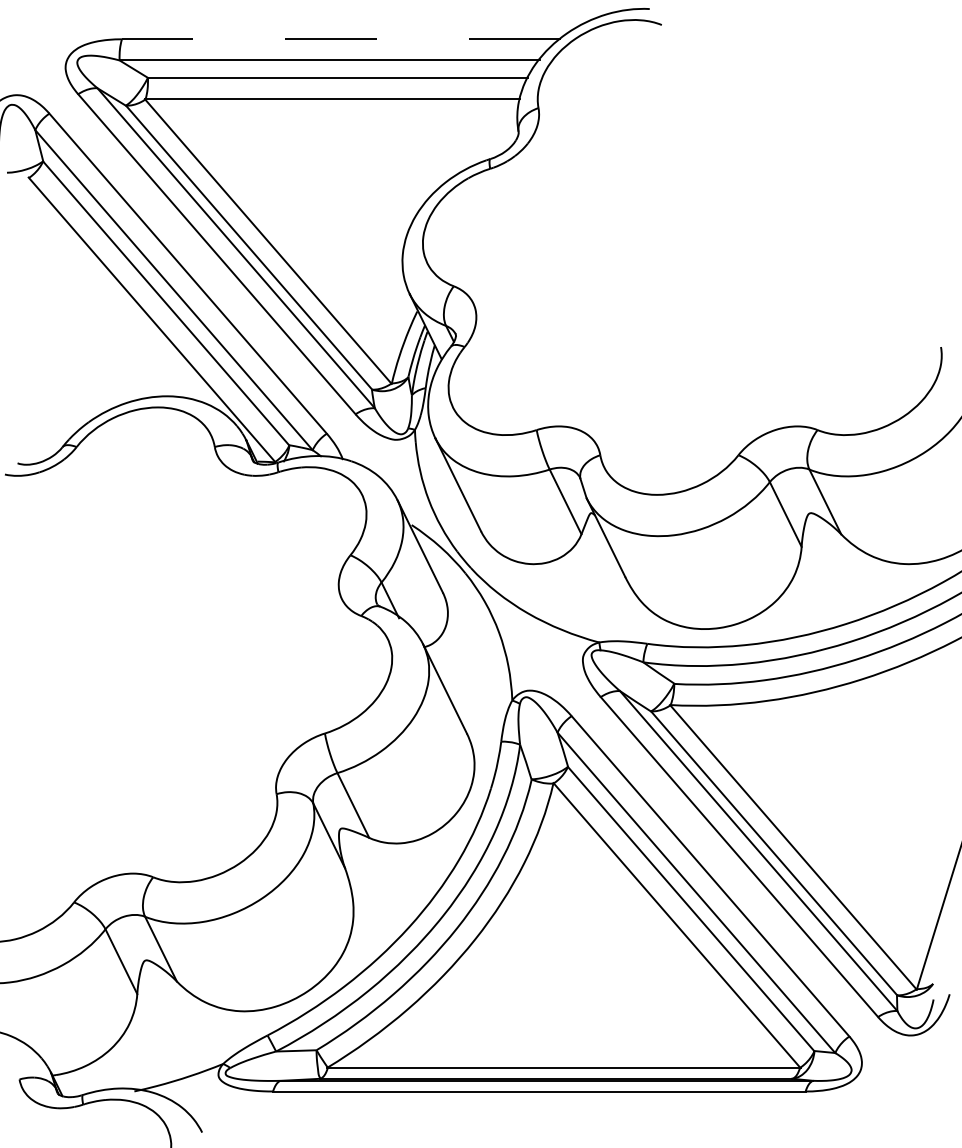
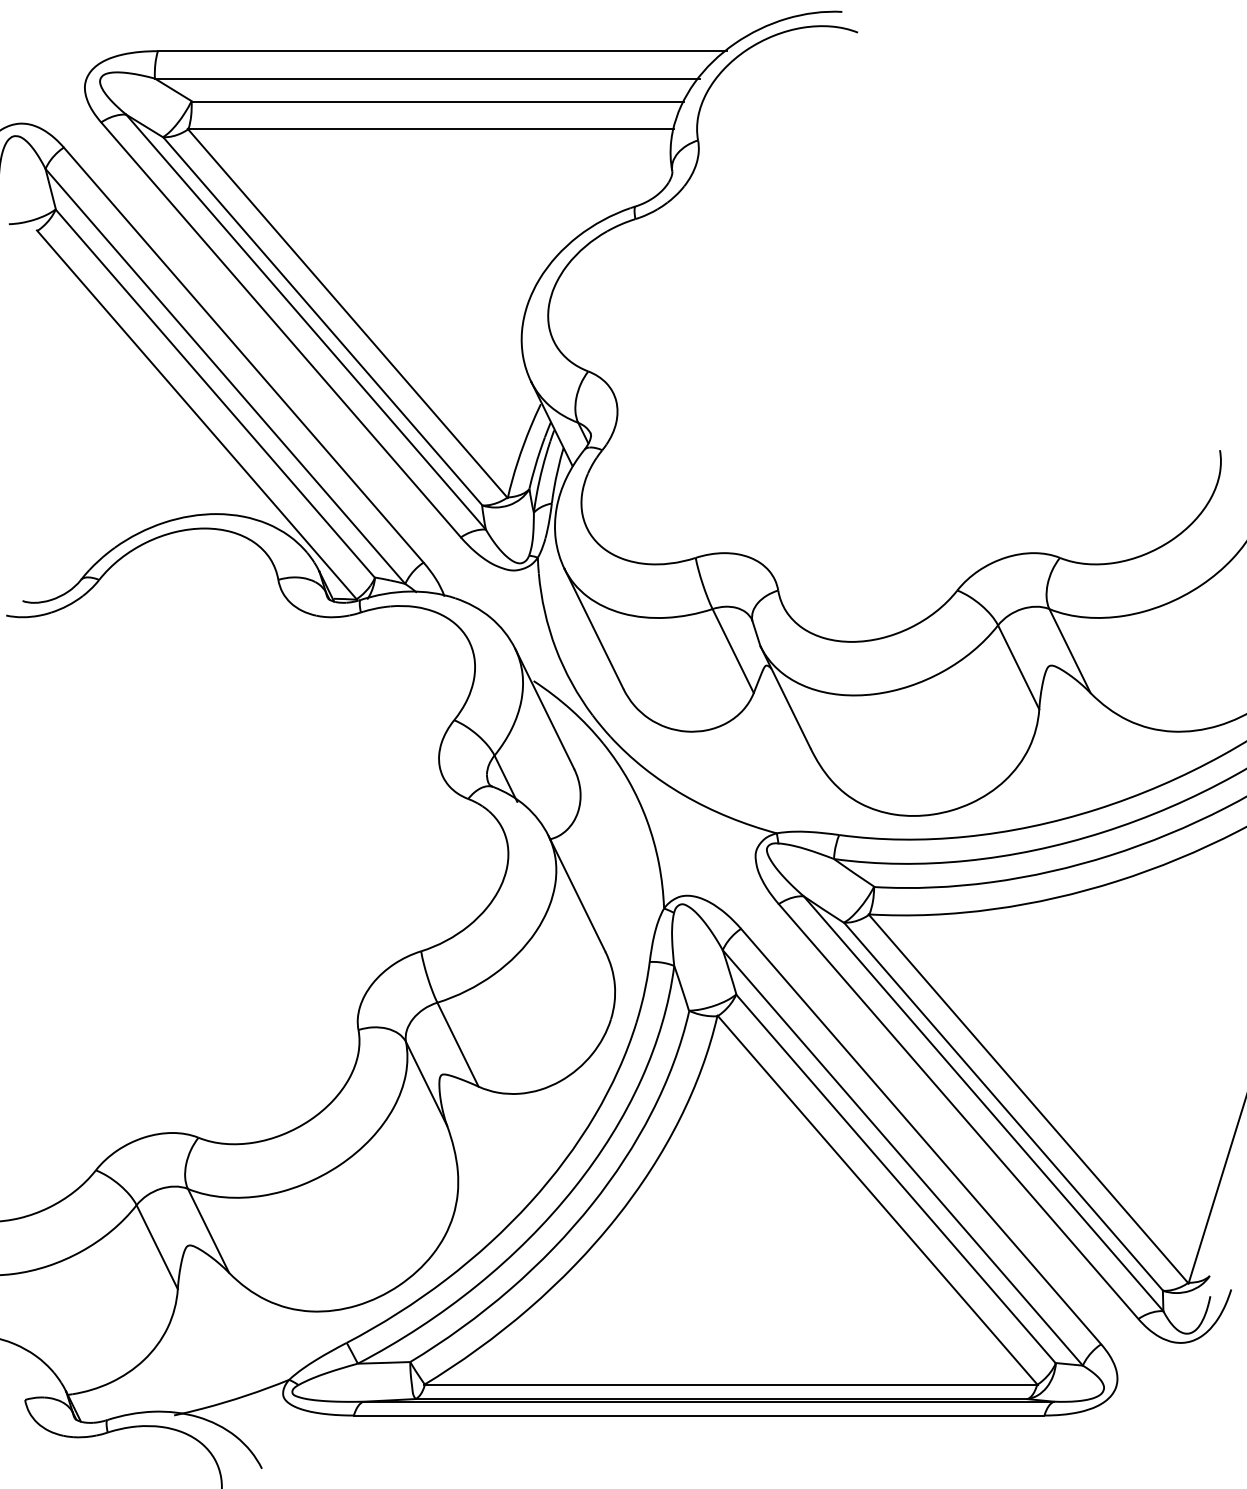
line: (341, 39) -> (442, 51), dashed -> solid

